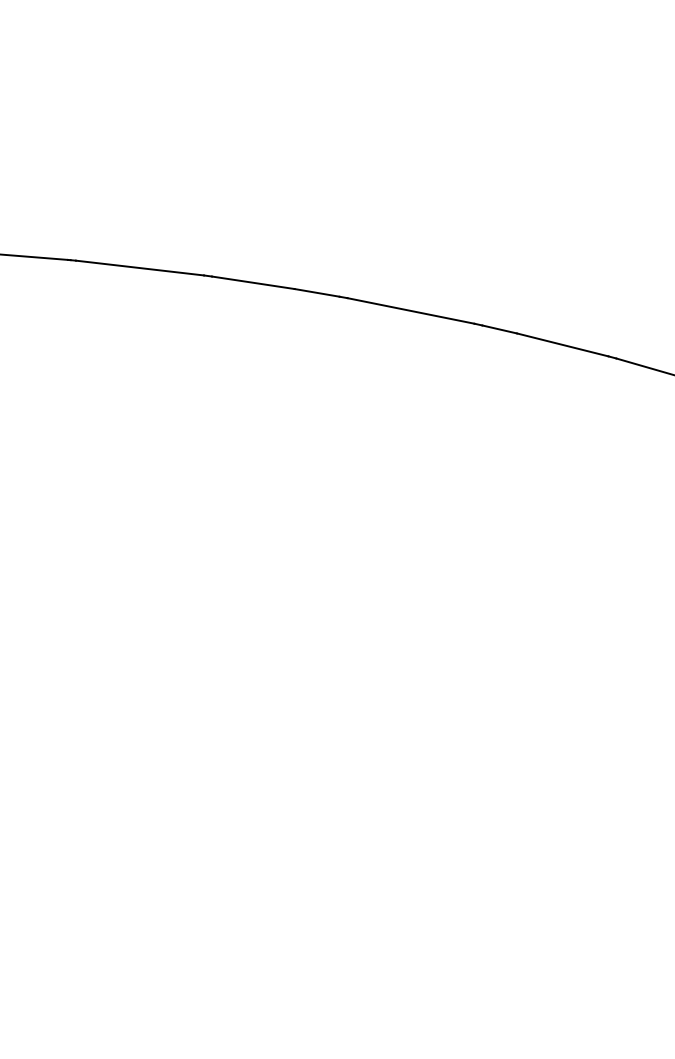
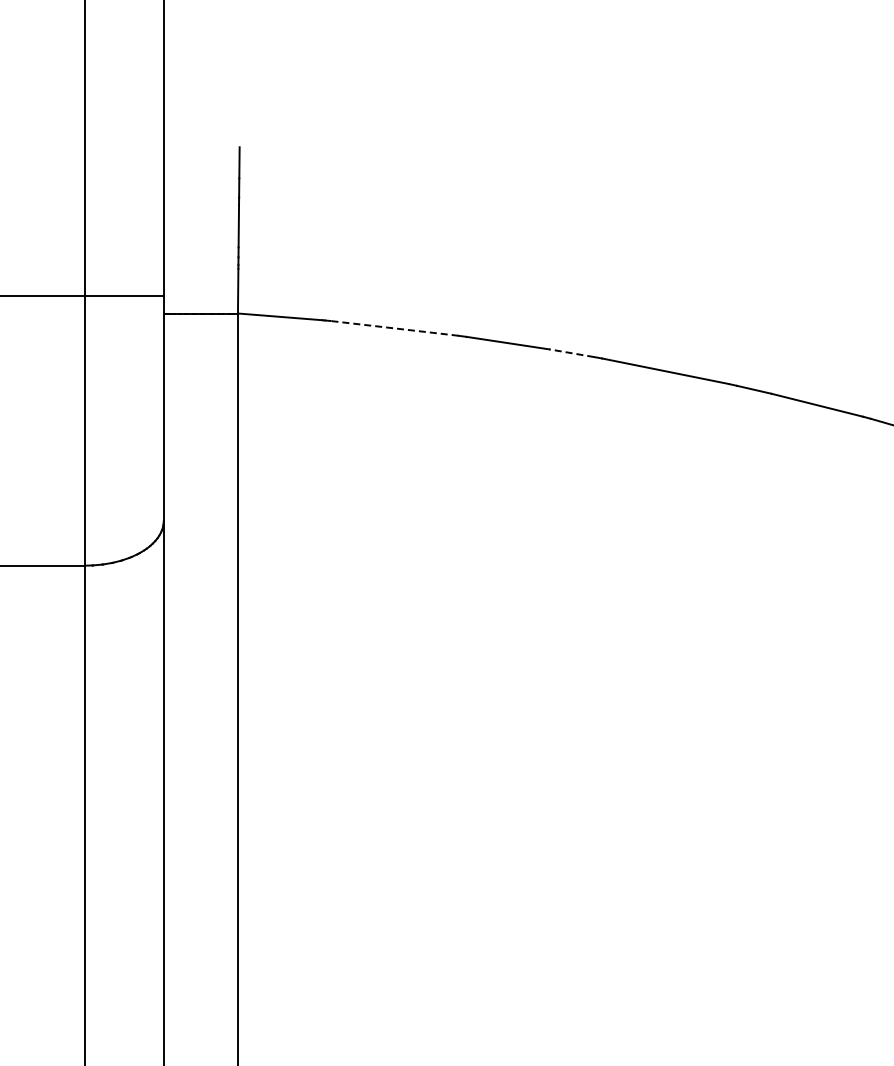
line: (139, 268) -> (394, 328), solid -> dashed
line: (316, 293) -> (571, 353), solid -> dashed

